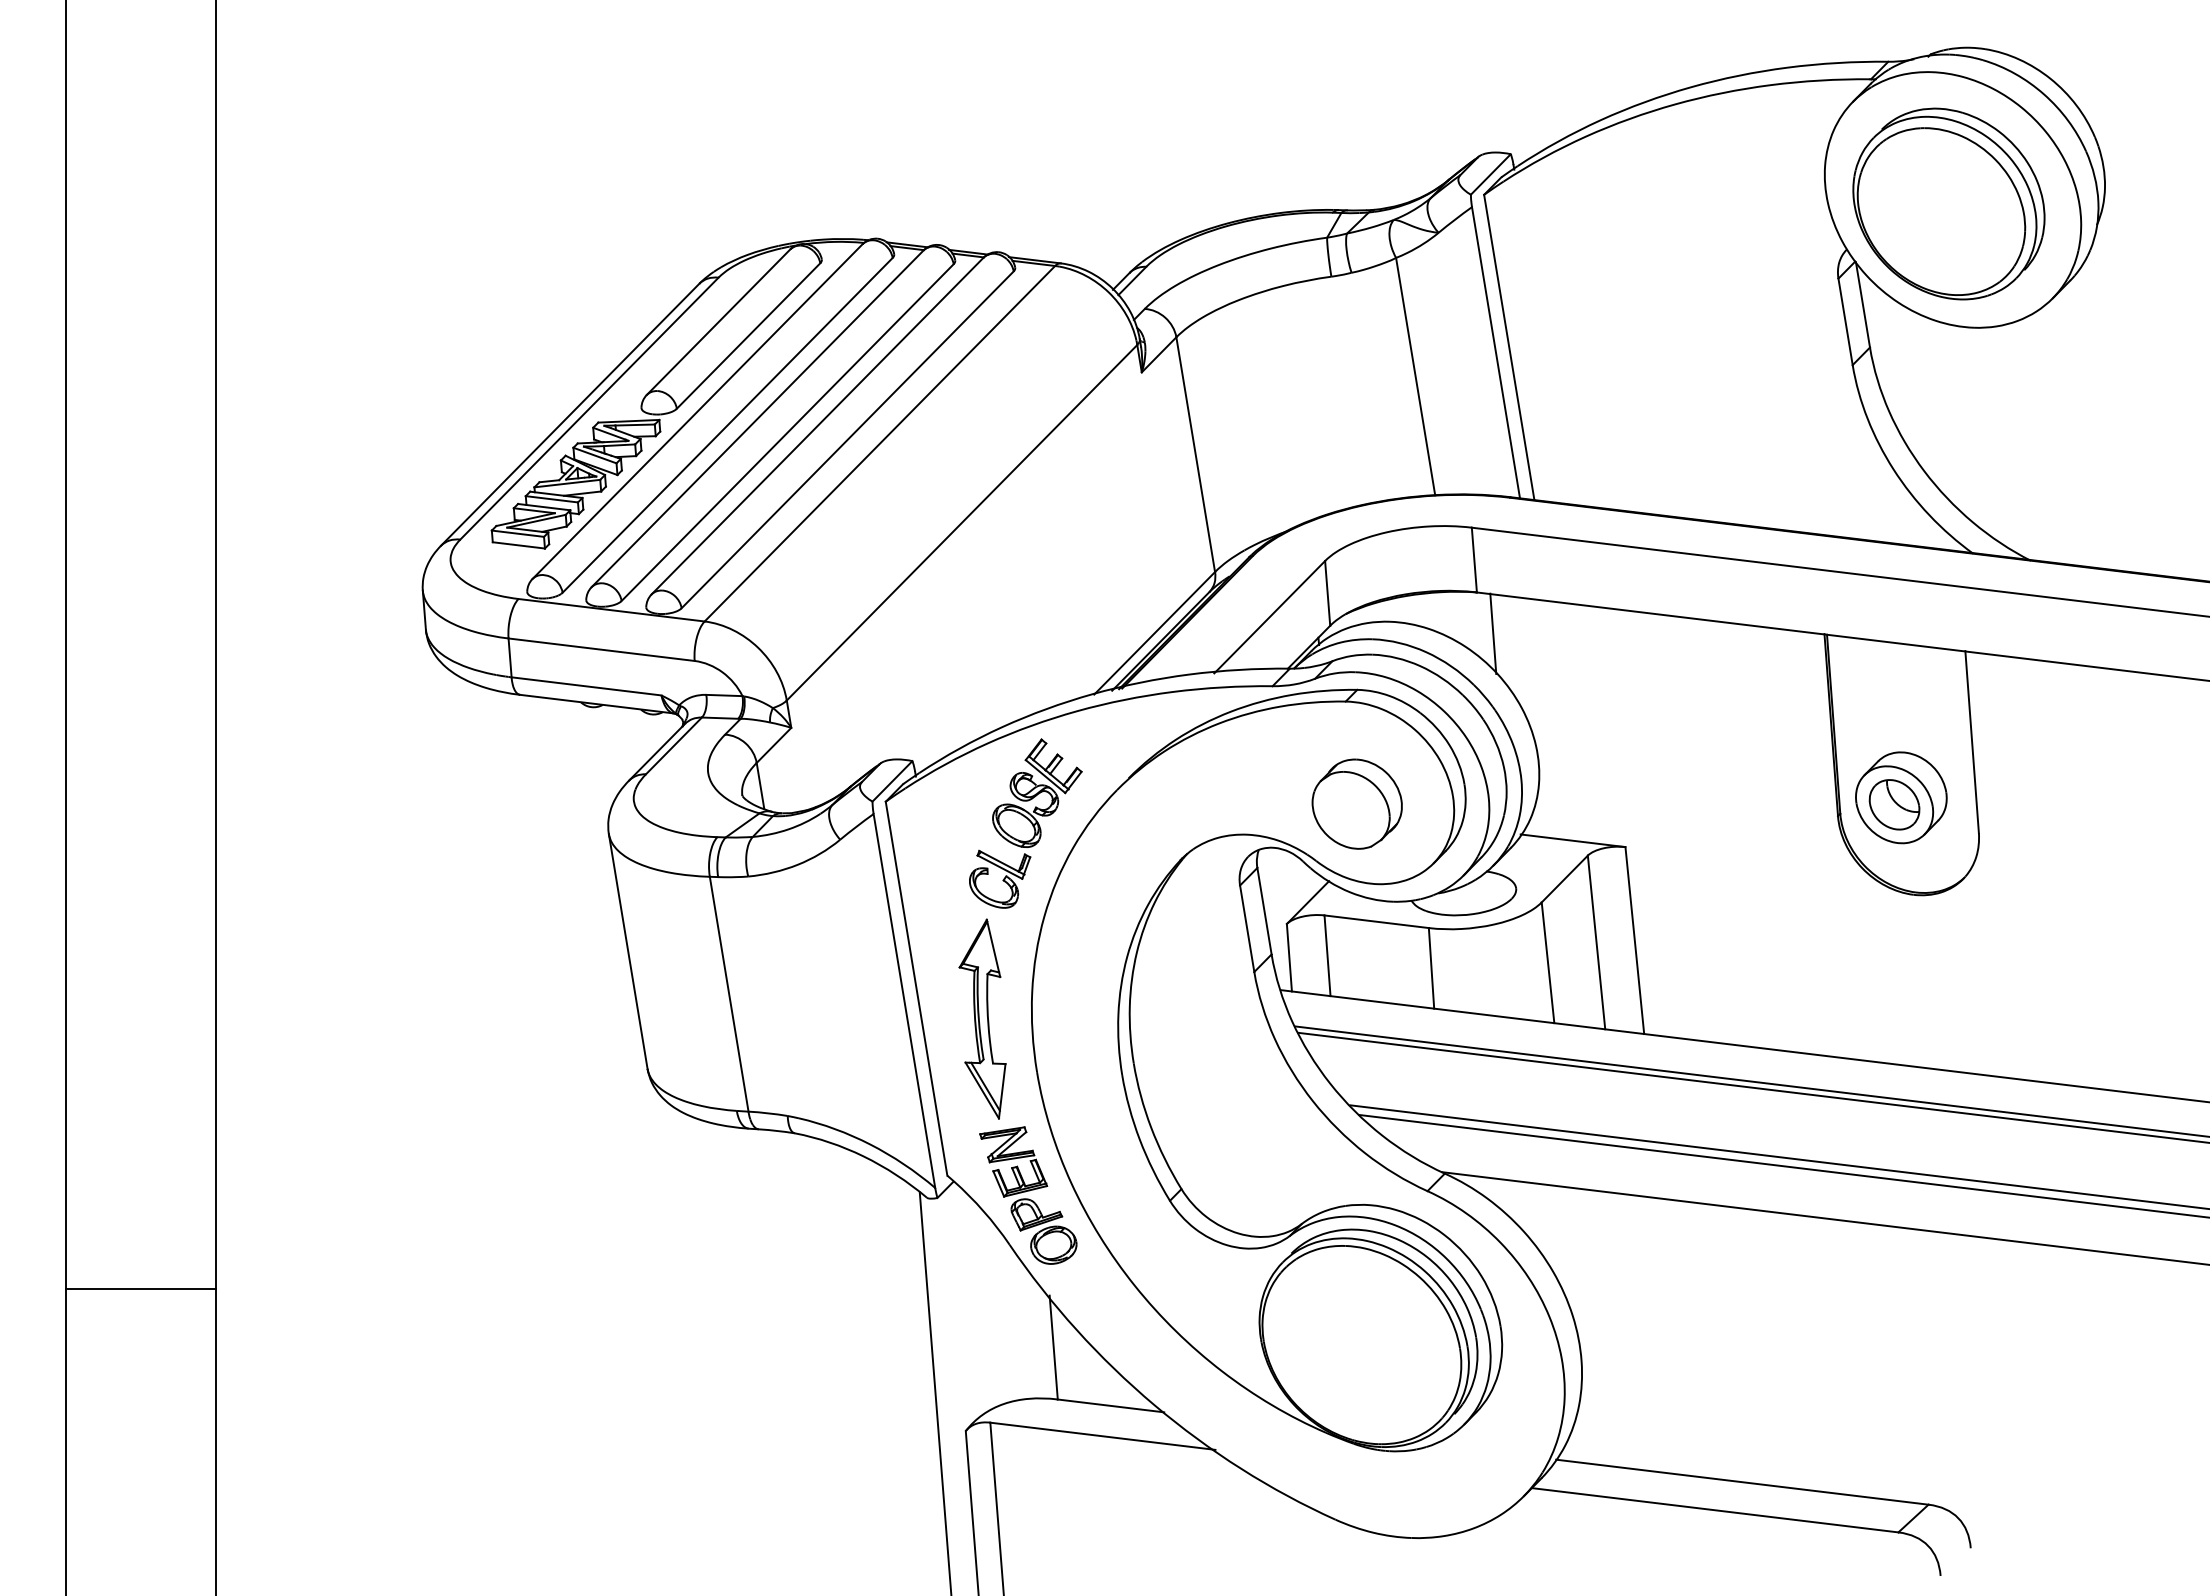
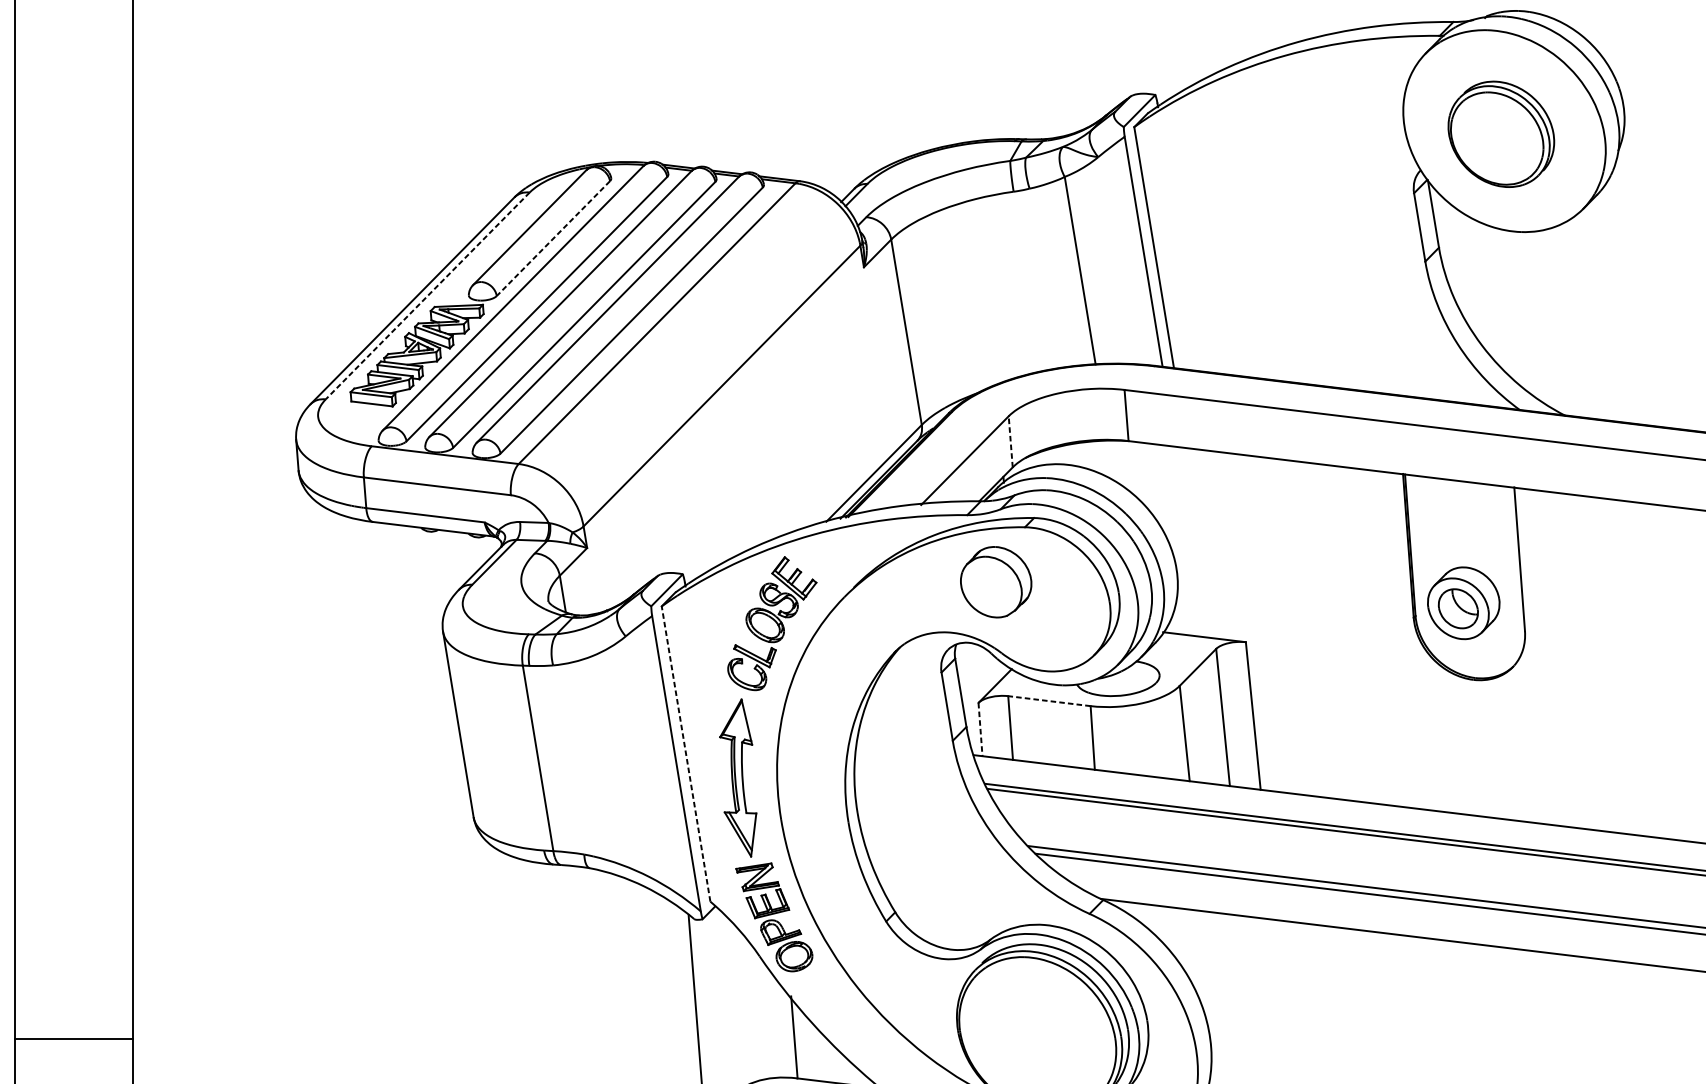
part: (1948, 203) -> (1500, 133), size x0.7
line: (748, 336) -> (553, 238), solid -> dashed
line: (589, 408) -> (427, 295), solid -> dashed
line: (1327, 592) -> (1010, 441), solid -> dashed
line: (1493, 633) -> (1141, 473), removed
part: (1356, 803) -> (995, 581), moved
line: (1376, 921) -> (1049, 700), solid -> dashed
line: (1289, 957) -> (980, 729), solid -> dashed
line: (916, 988) -> (686, 753), solid -> dashed
line: (141, 1288) -> (74, 1038), moved

